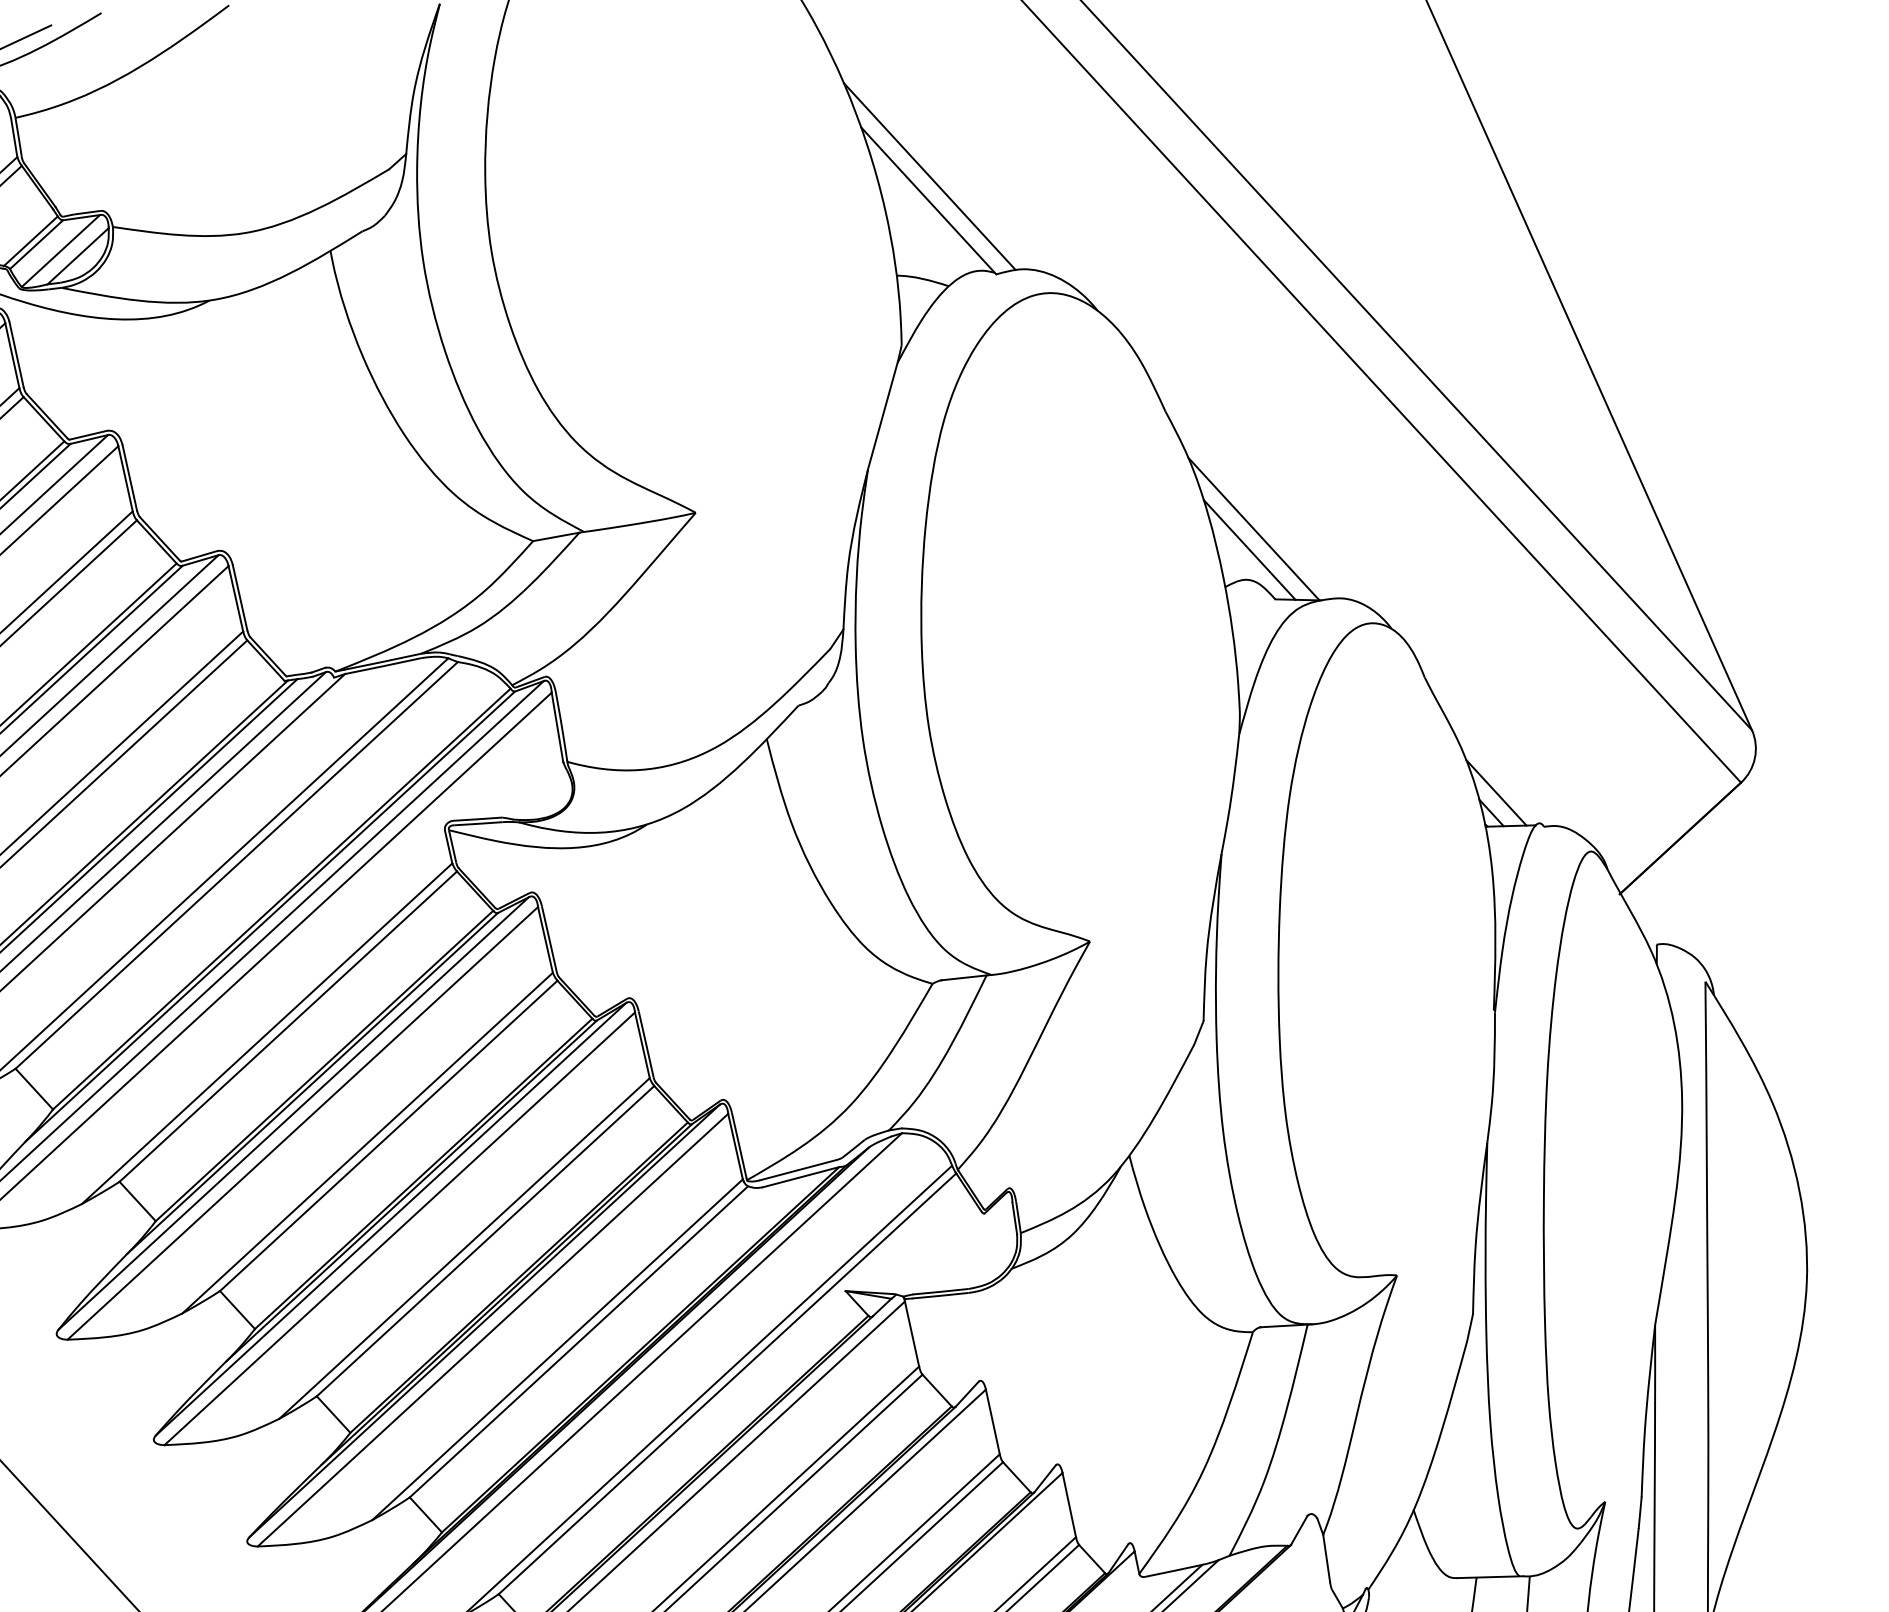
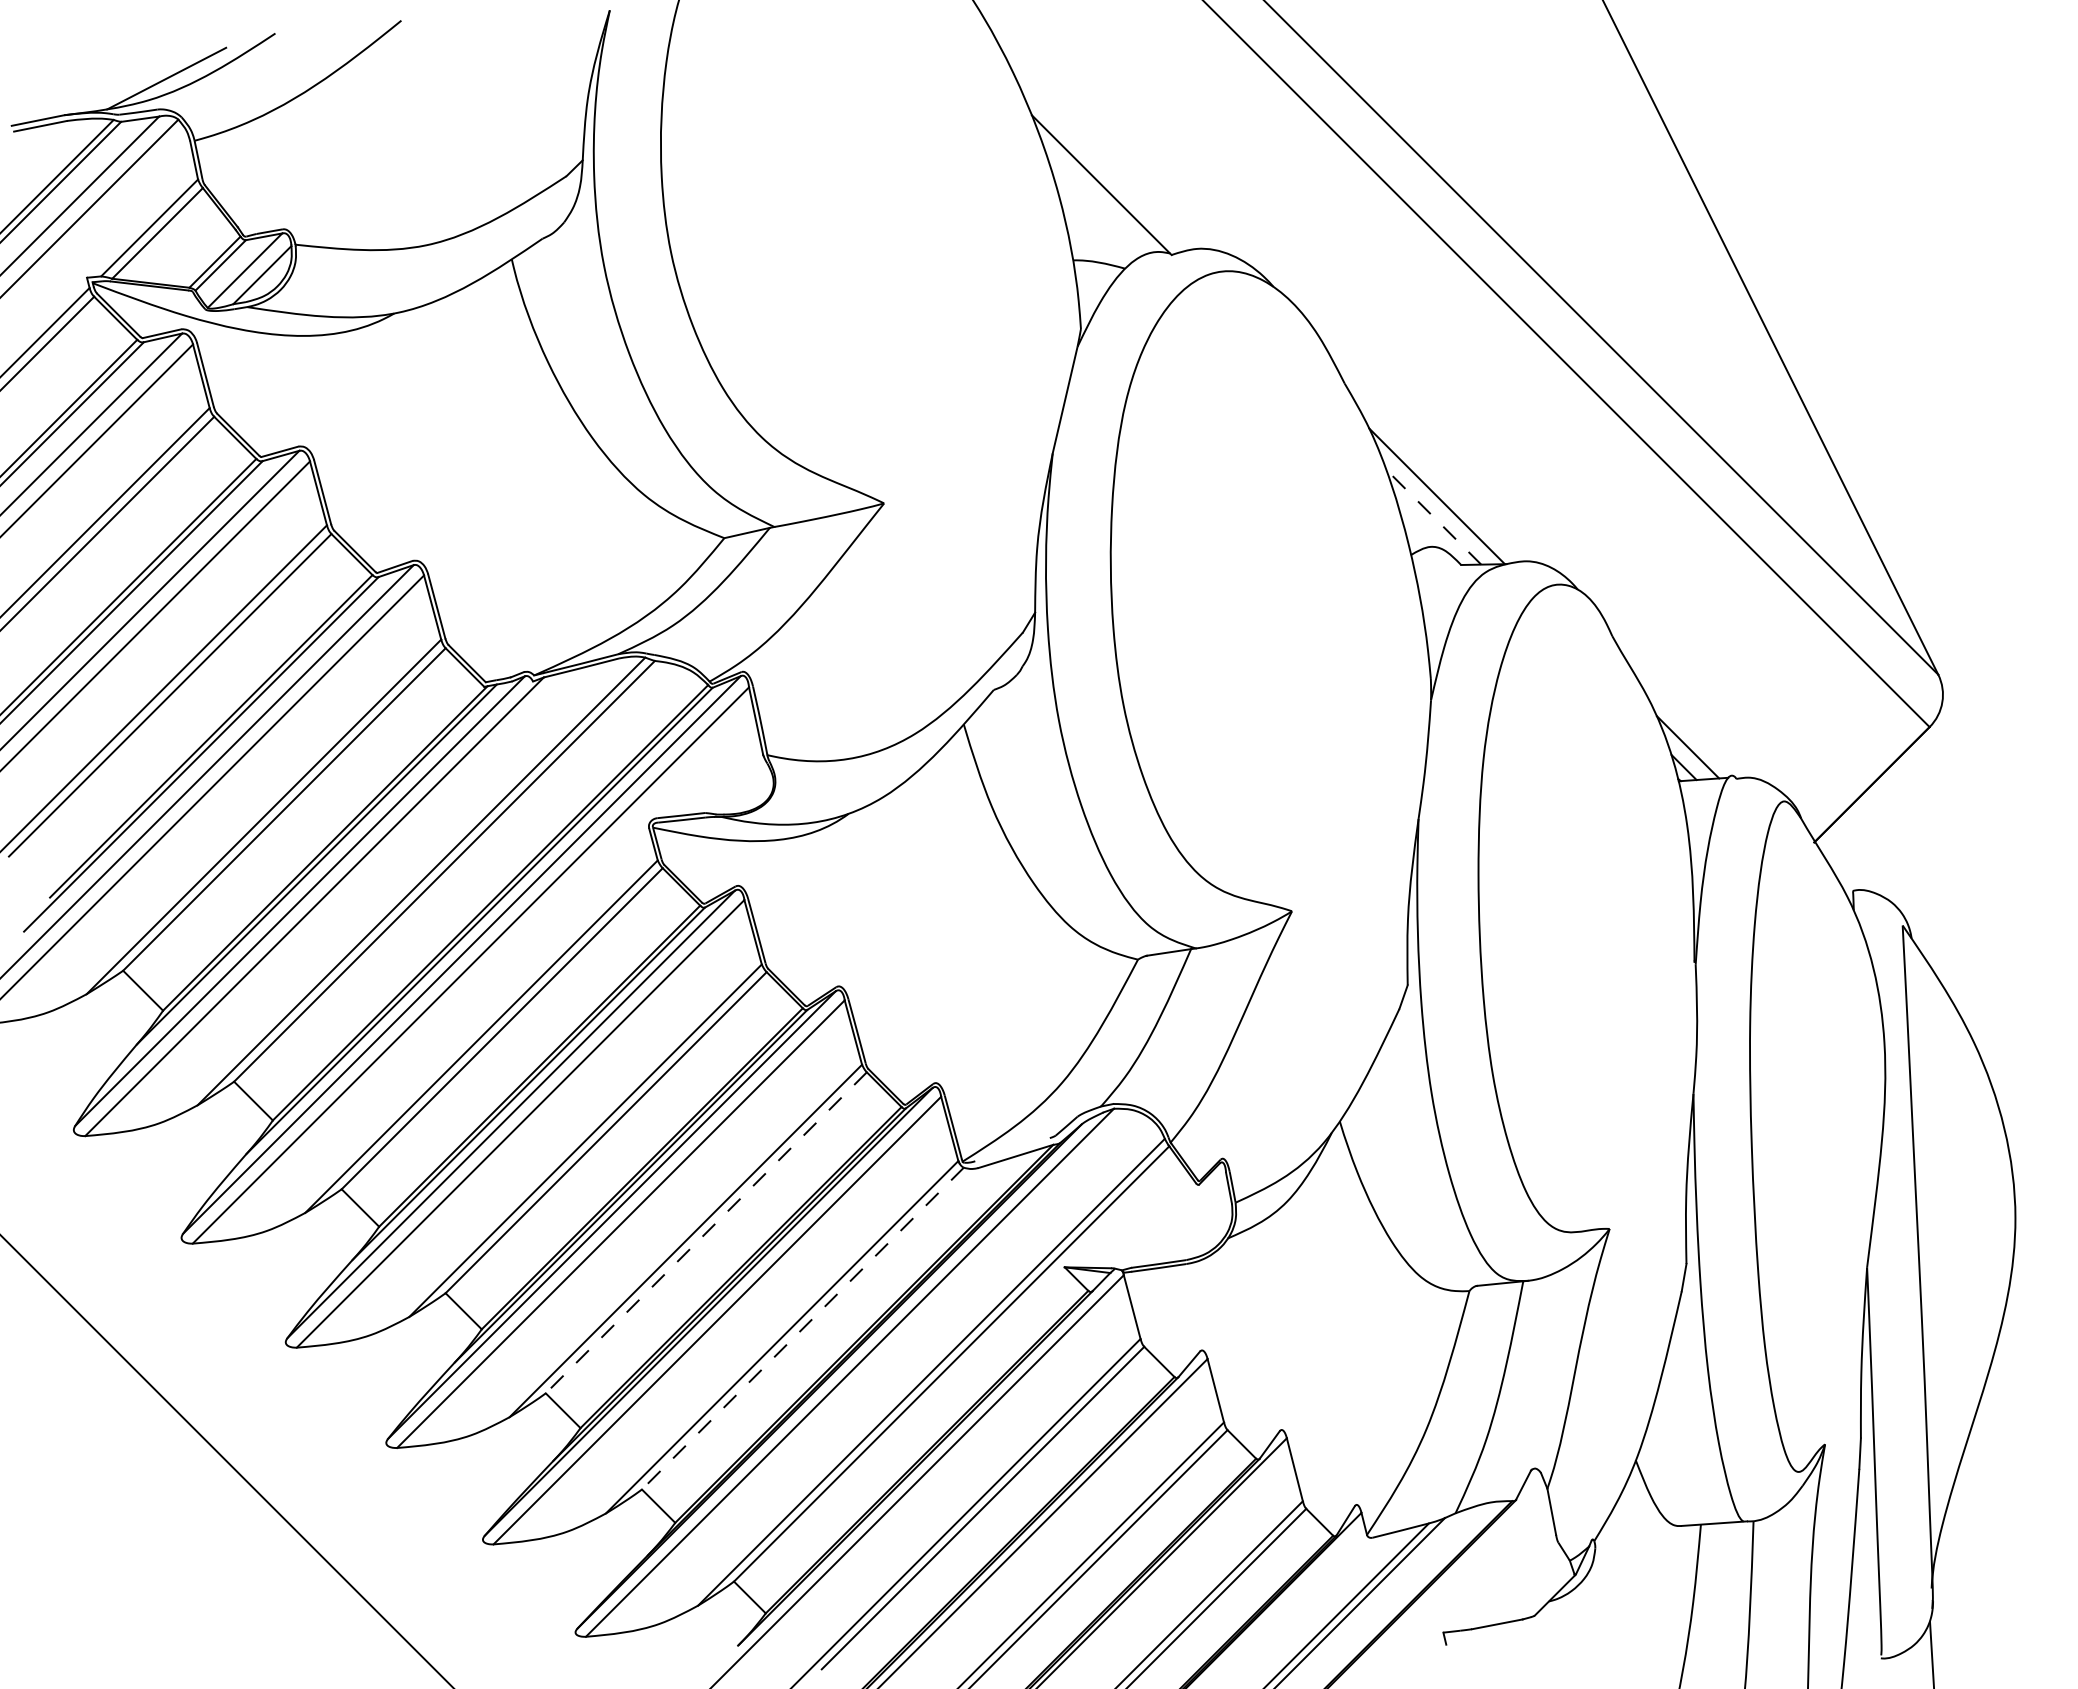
line: (929, 176) -> (1101, 160), removed
line: (1249, 549) -> (1433, 516), solid -> dashed
line: (797, 1170) -> (1012, 1149), removed
line: (484, 1241) -> (705, 1233), solid -> dashed
line: (578, 1341) -> (802, 1328), solid -> dashed

